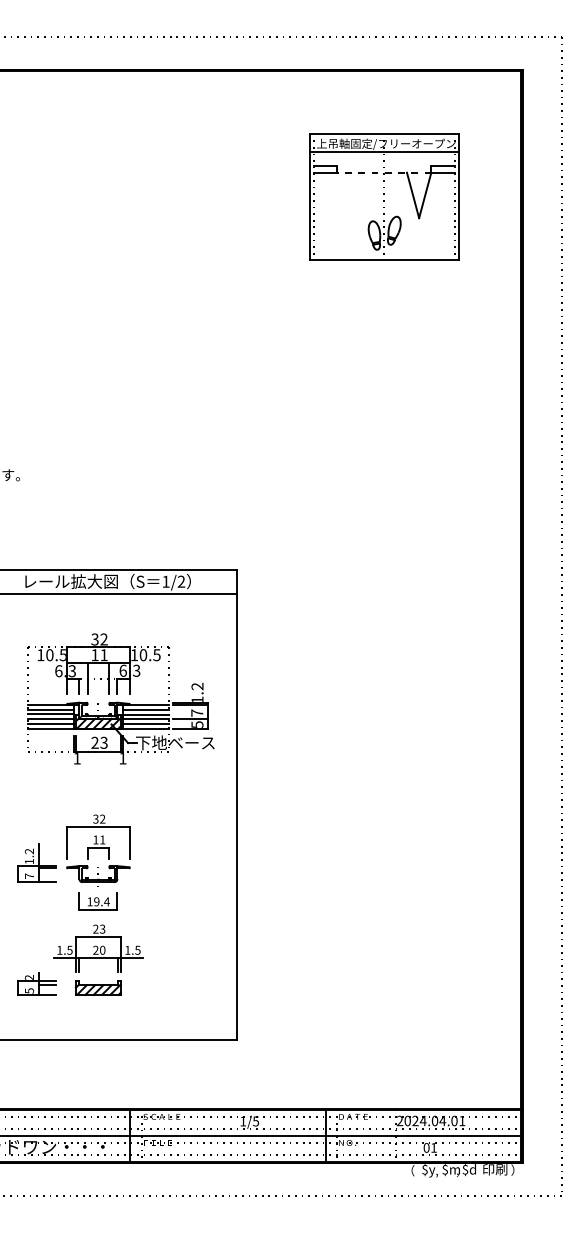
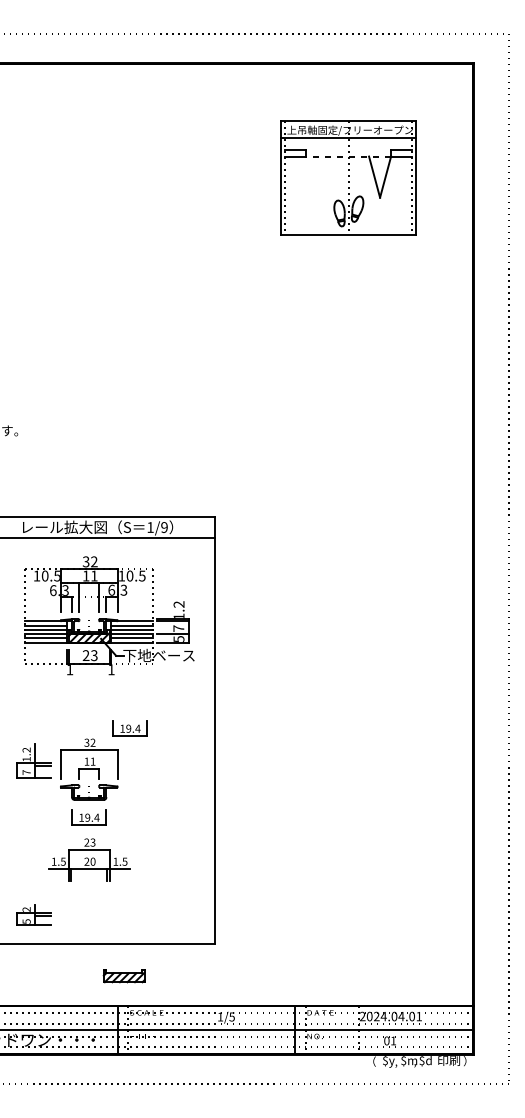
text: (181, 581) -> (164, 527), 1/2 -> 1/9
part: (120, 698) -> (109, 615), moved
part: (142, 803) -> (129, 728), added
part: (37, 862) -> (33, 760), moved
part: (37, 983) -> (33, 914), moved
part: (97, 988) -> (123, 976), moved

